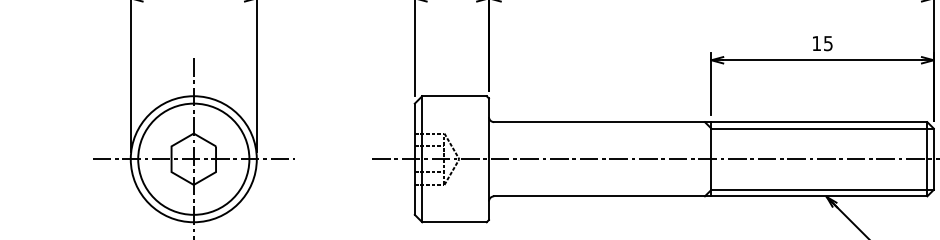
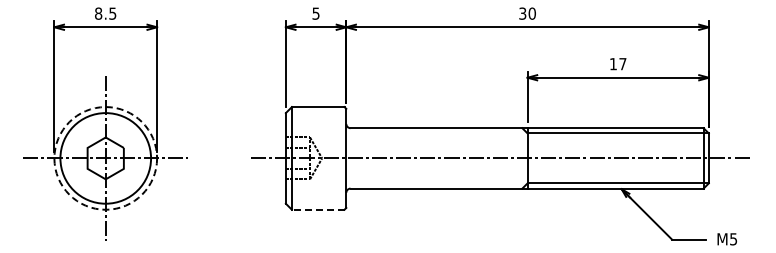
text: (827, 44) -> (622, 64), 15 -> 17
circle: (193, 159) -> (105, 158), solid -> dashed
line: (453, 221) -> (317, 209), solid -> dashed

